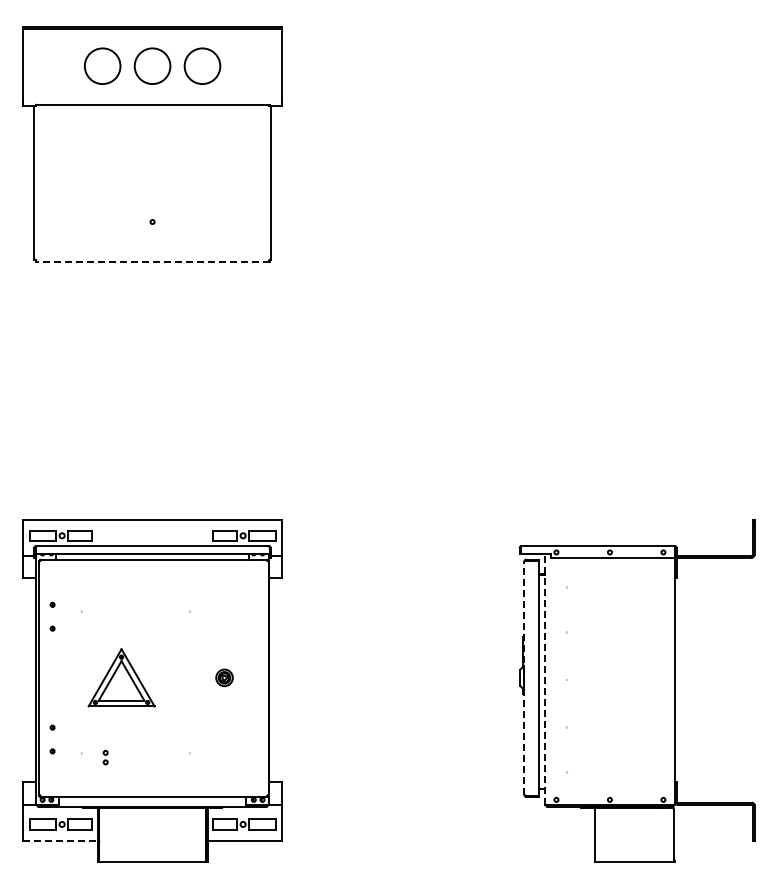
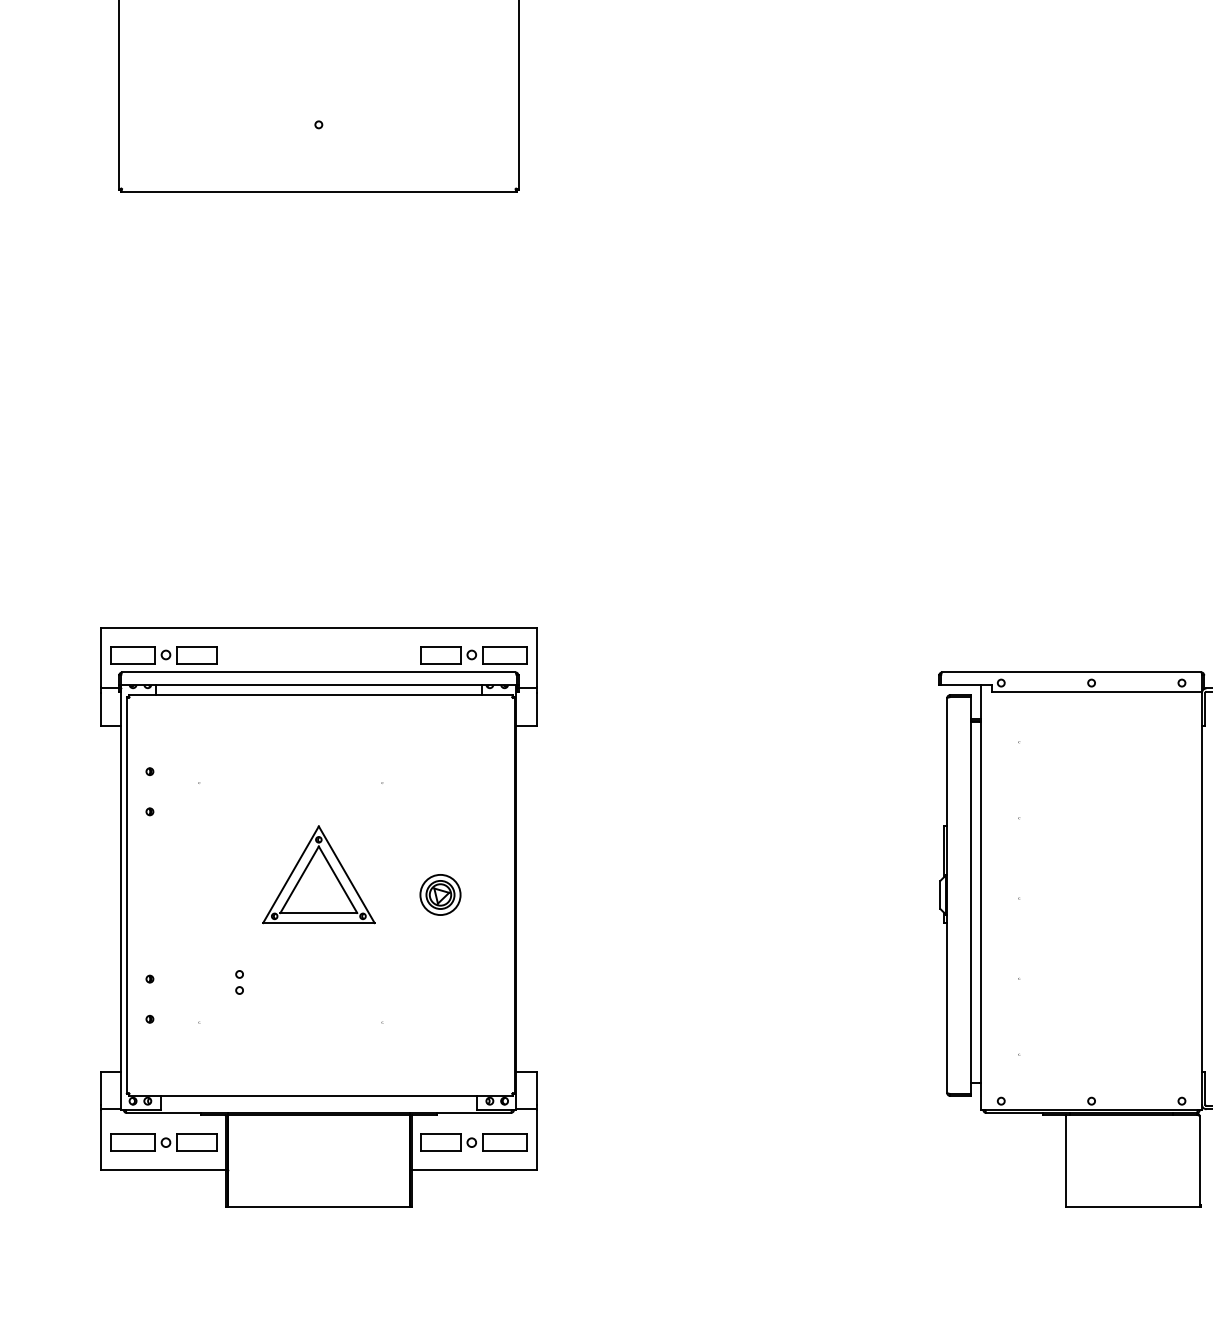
line: (152, 261) -> (318, 191), dashed -> solid
part: (121, 677) -> (318, 874), moved
part: (224, 677) -> (440, 894), size x1.43
line: (524, 678) -> (947, 896), dashed -> solid
line: (544, 679) -> (981, 897), dashed -> solid
part: (105, 757) -> (239, 982), moved
line: (60, 840) -> (163, 1169), dashed -> solid

